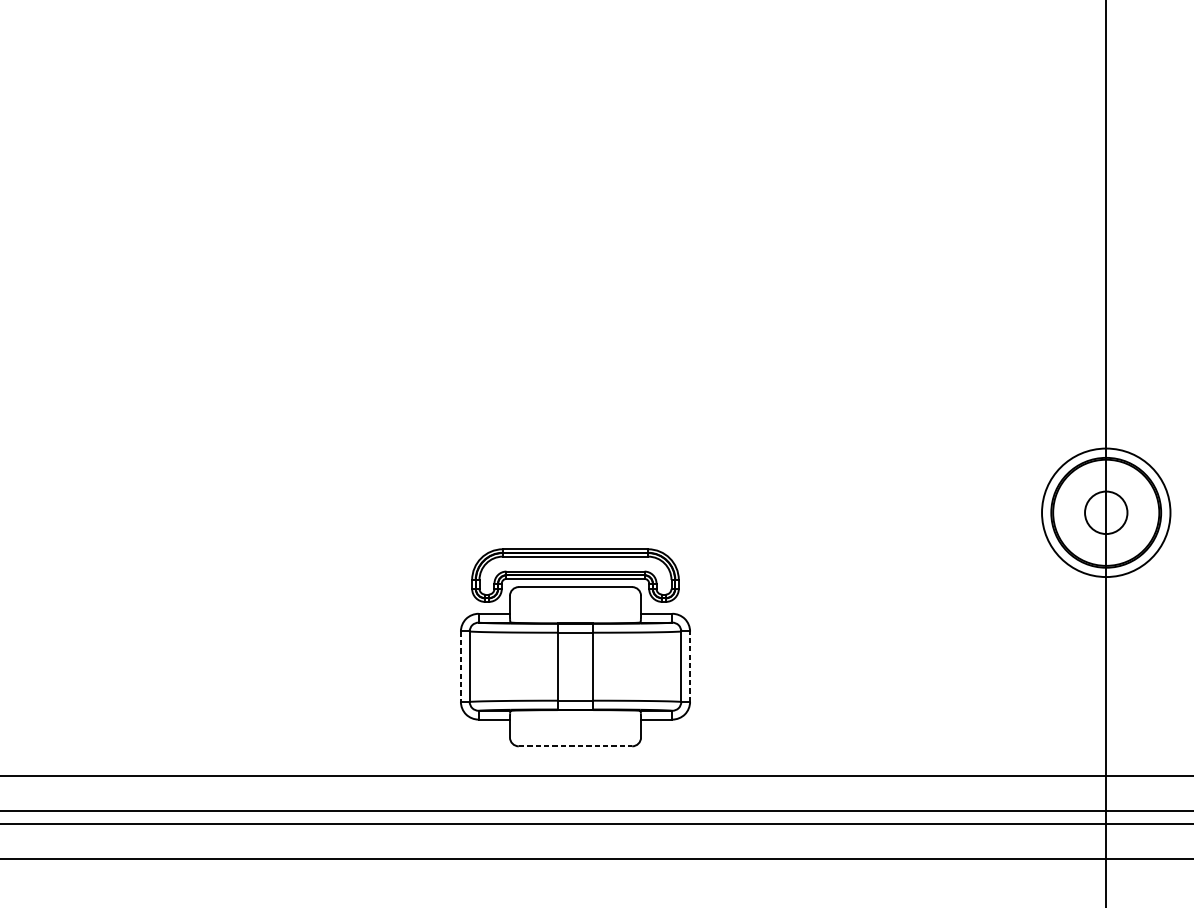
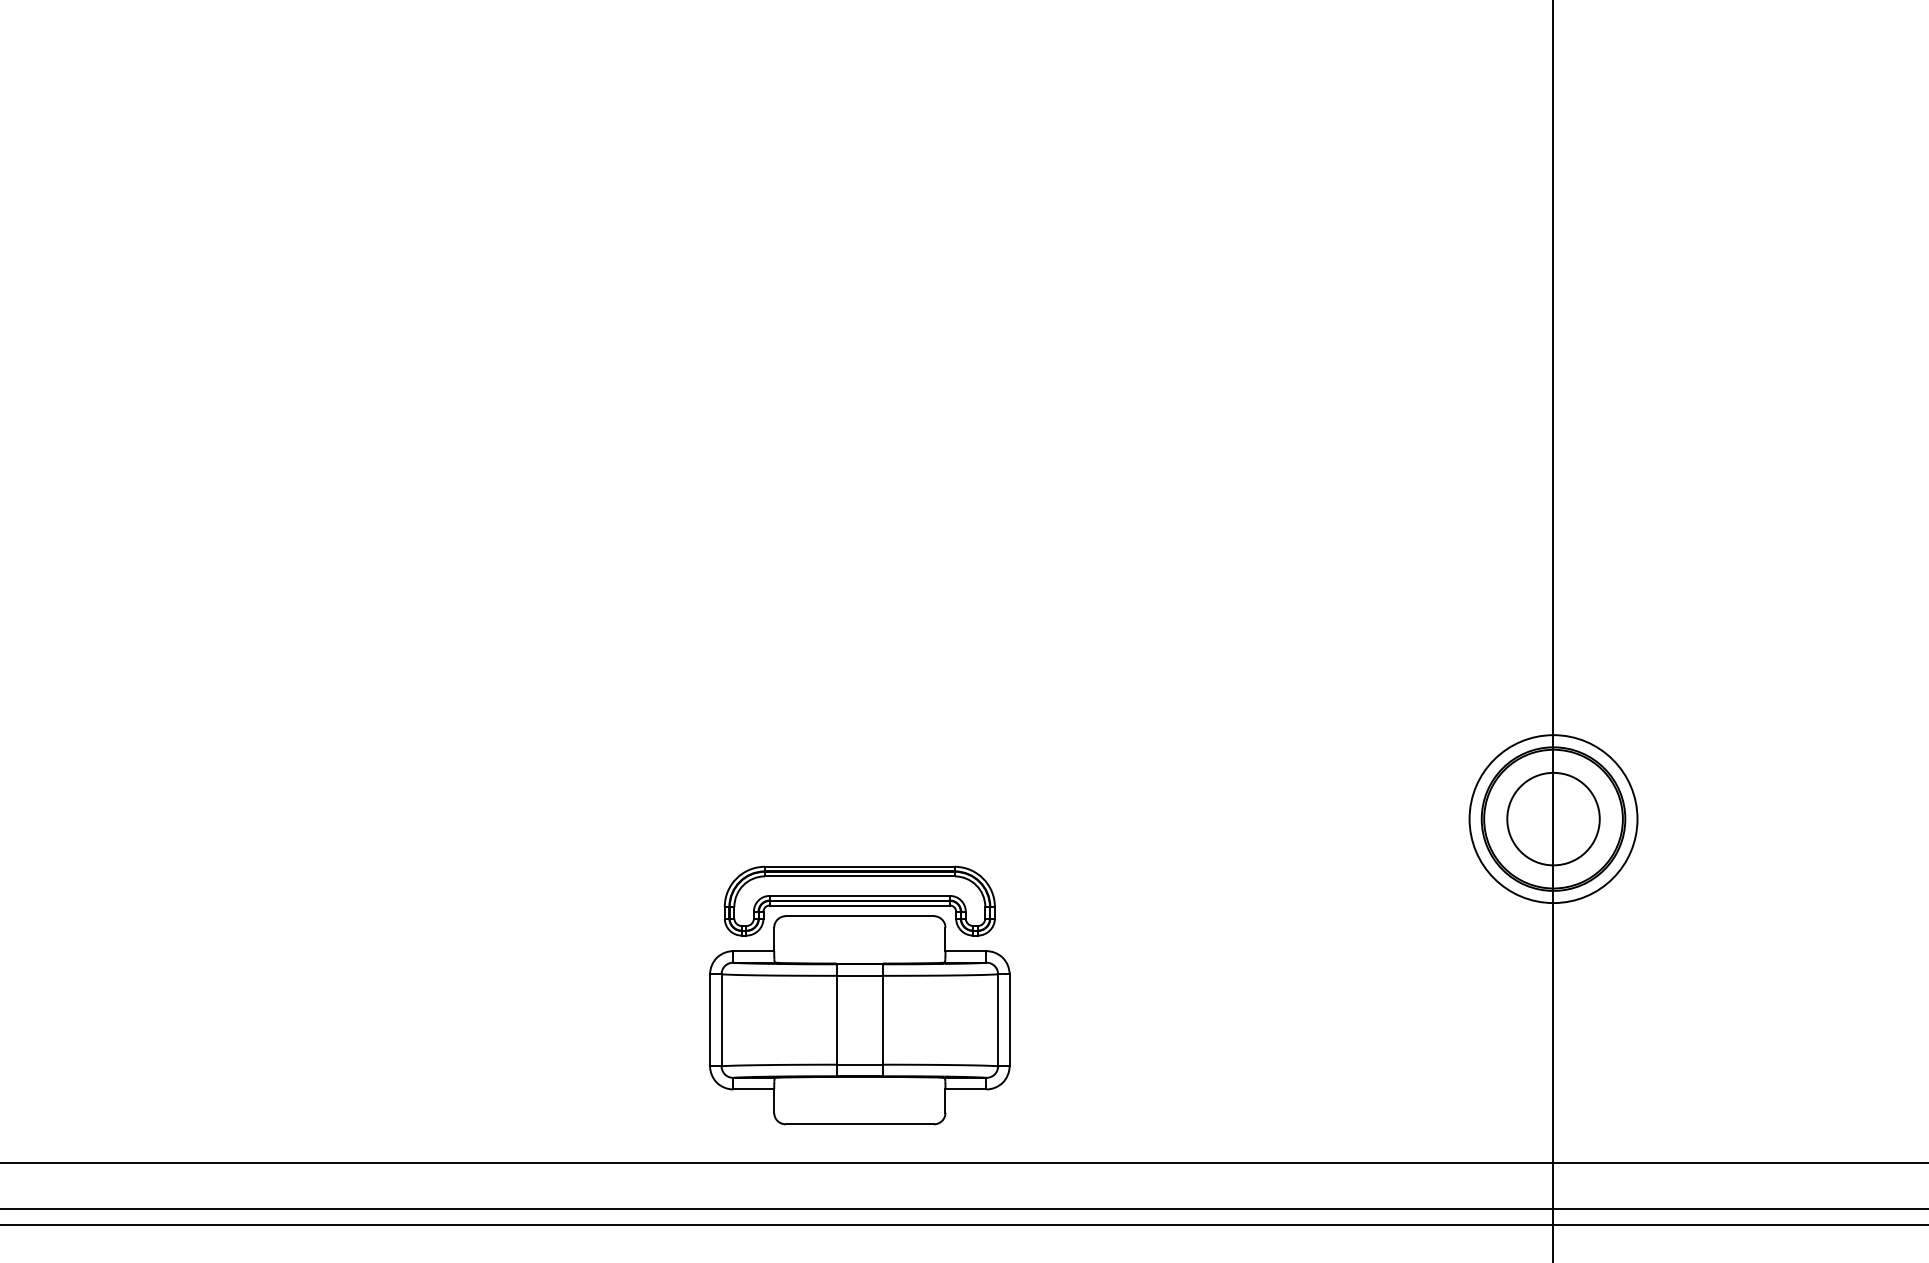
circle: (1106, 512) -> (1553, 818), size x1.67
line: (461, 666) -> (710, 1020), dashed -> solid
line: (690, 666) -> (1009, 1019), dashed -> solid
line: (576, 746) -> (860, 1124), dashed -> solid

